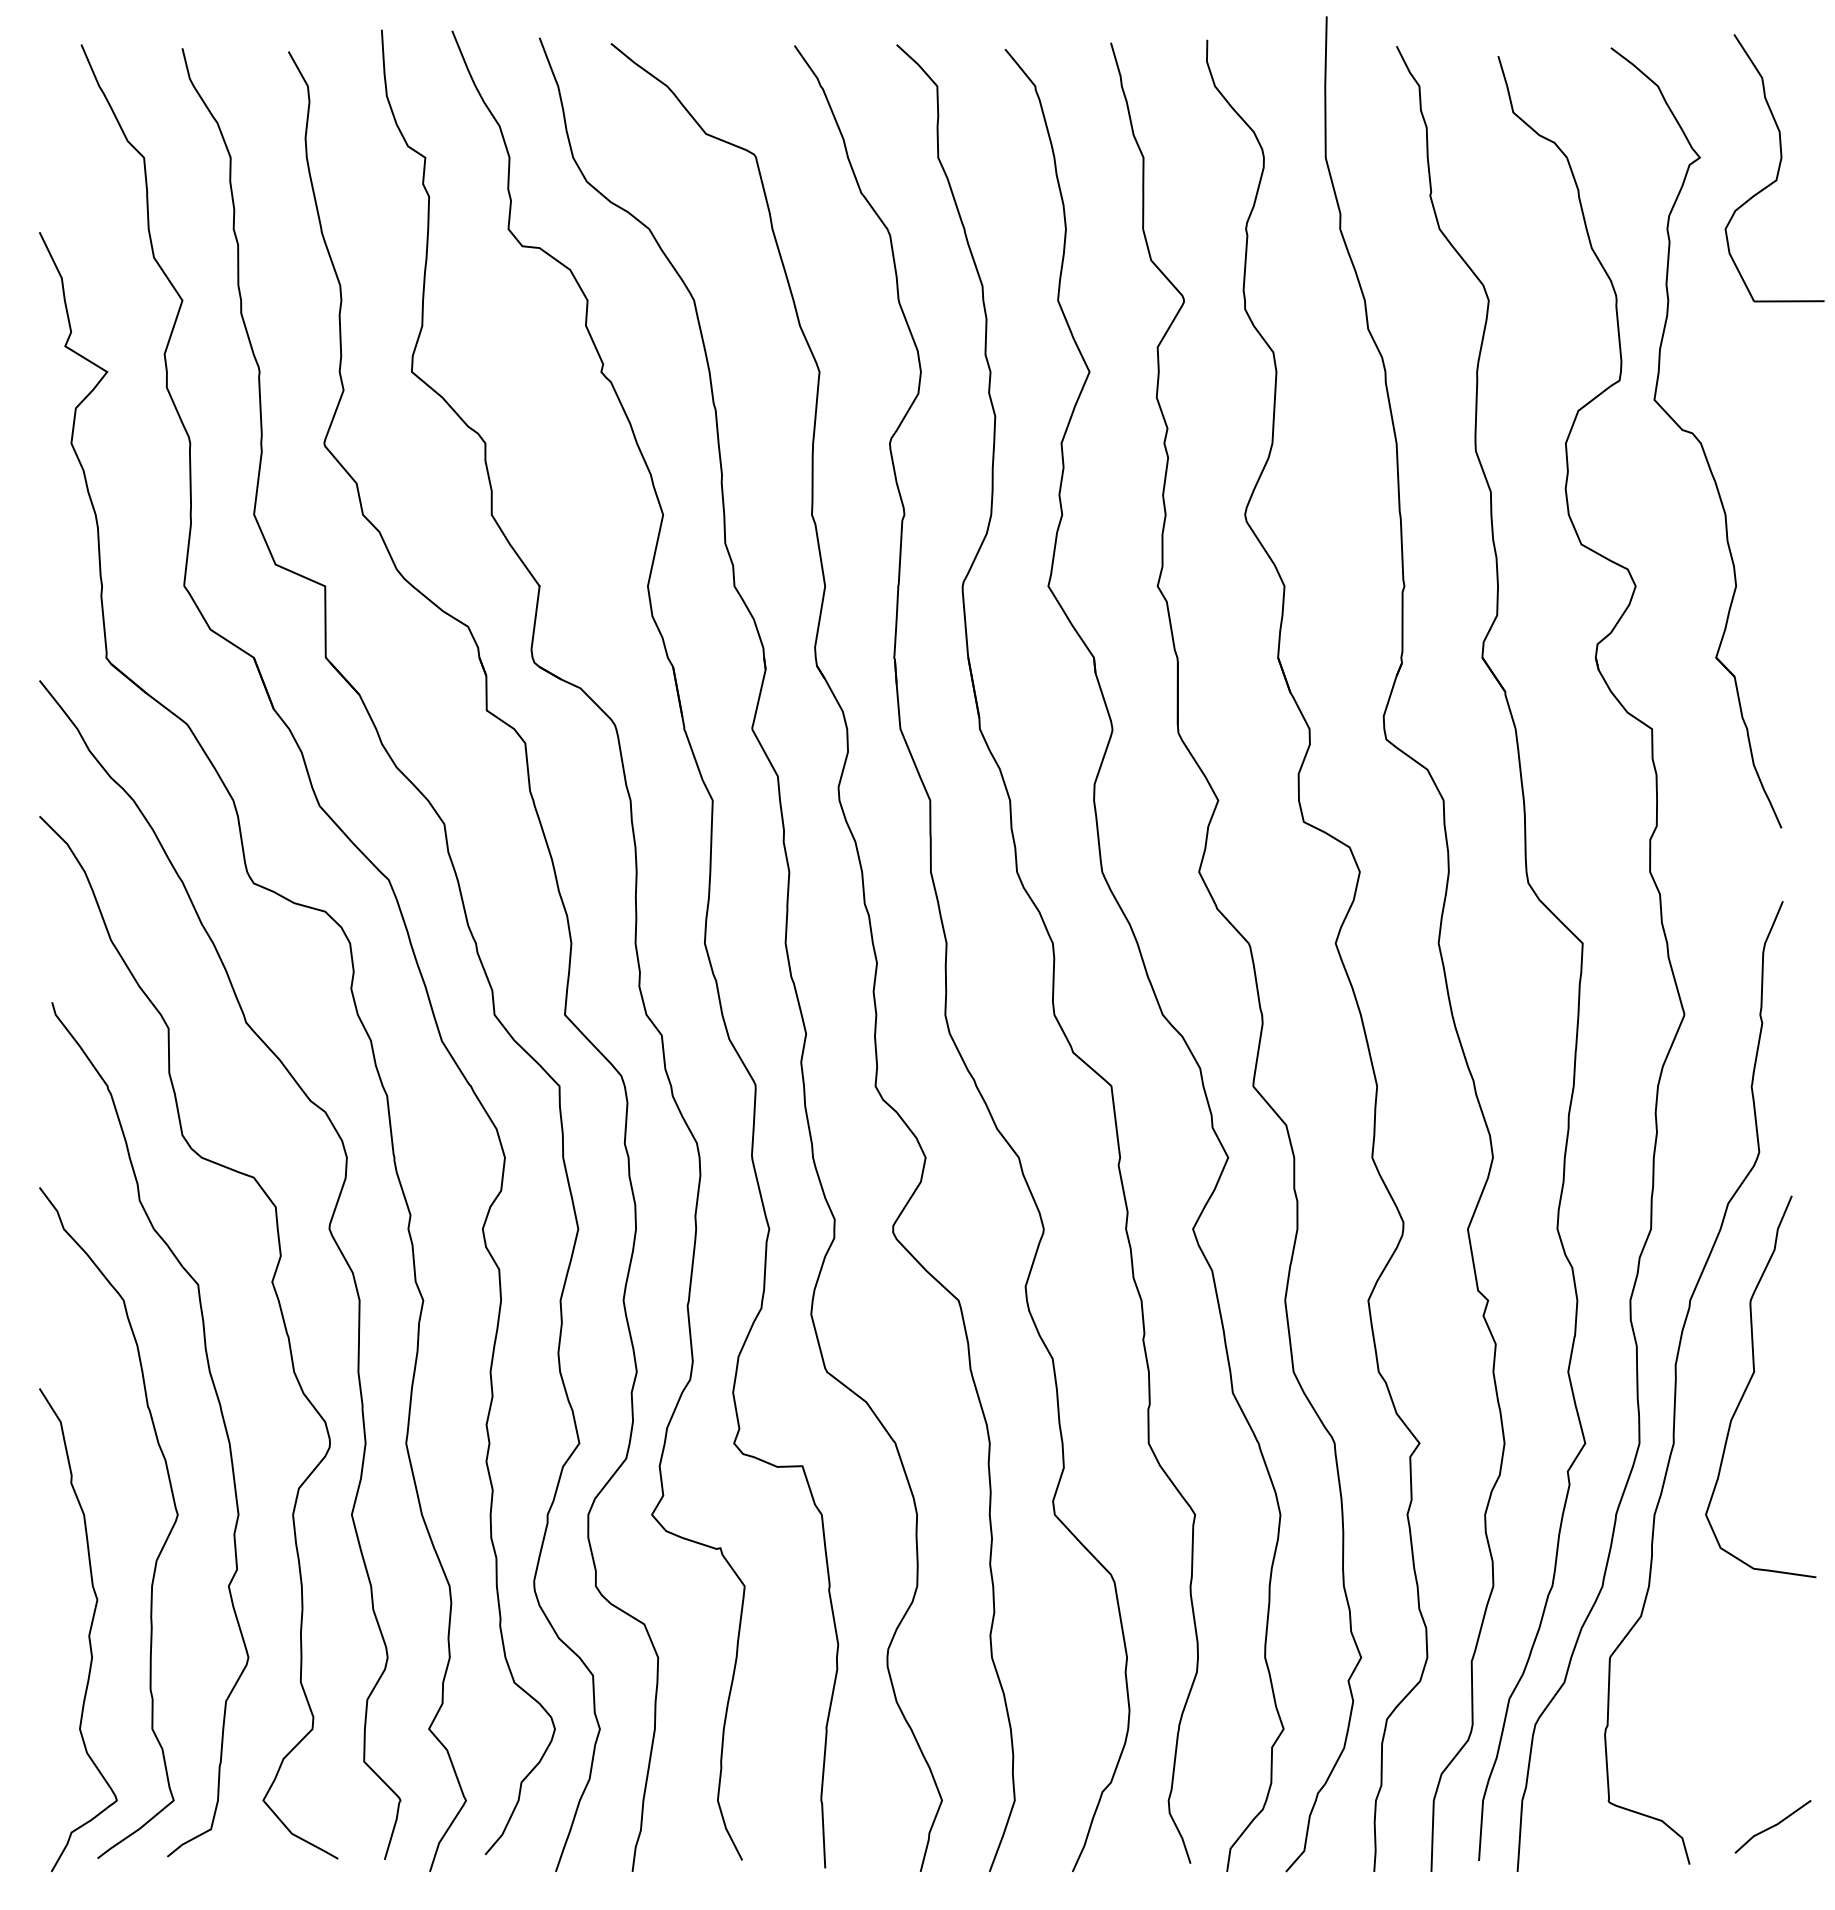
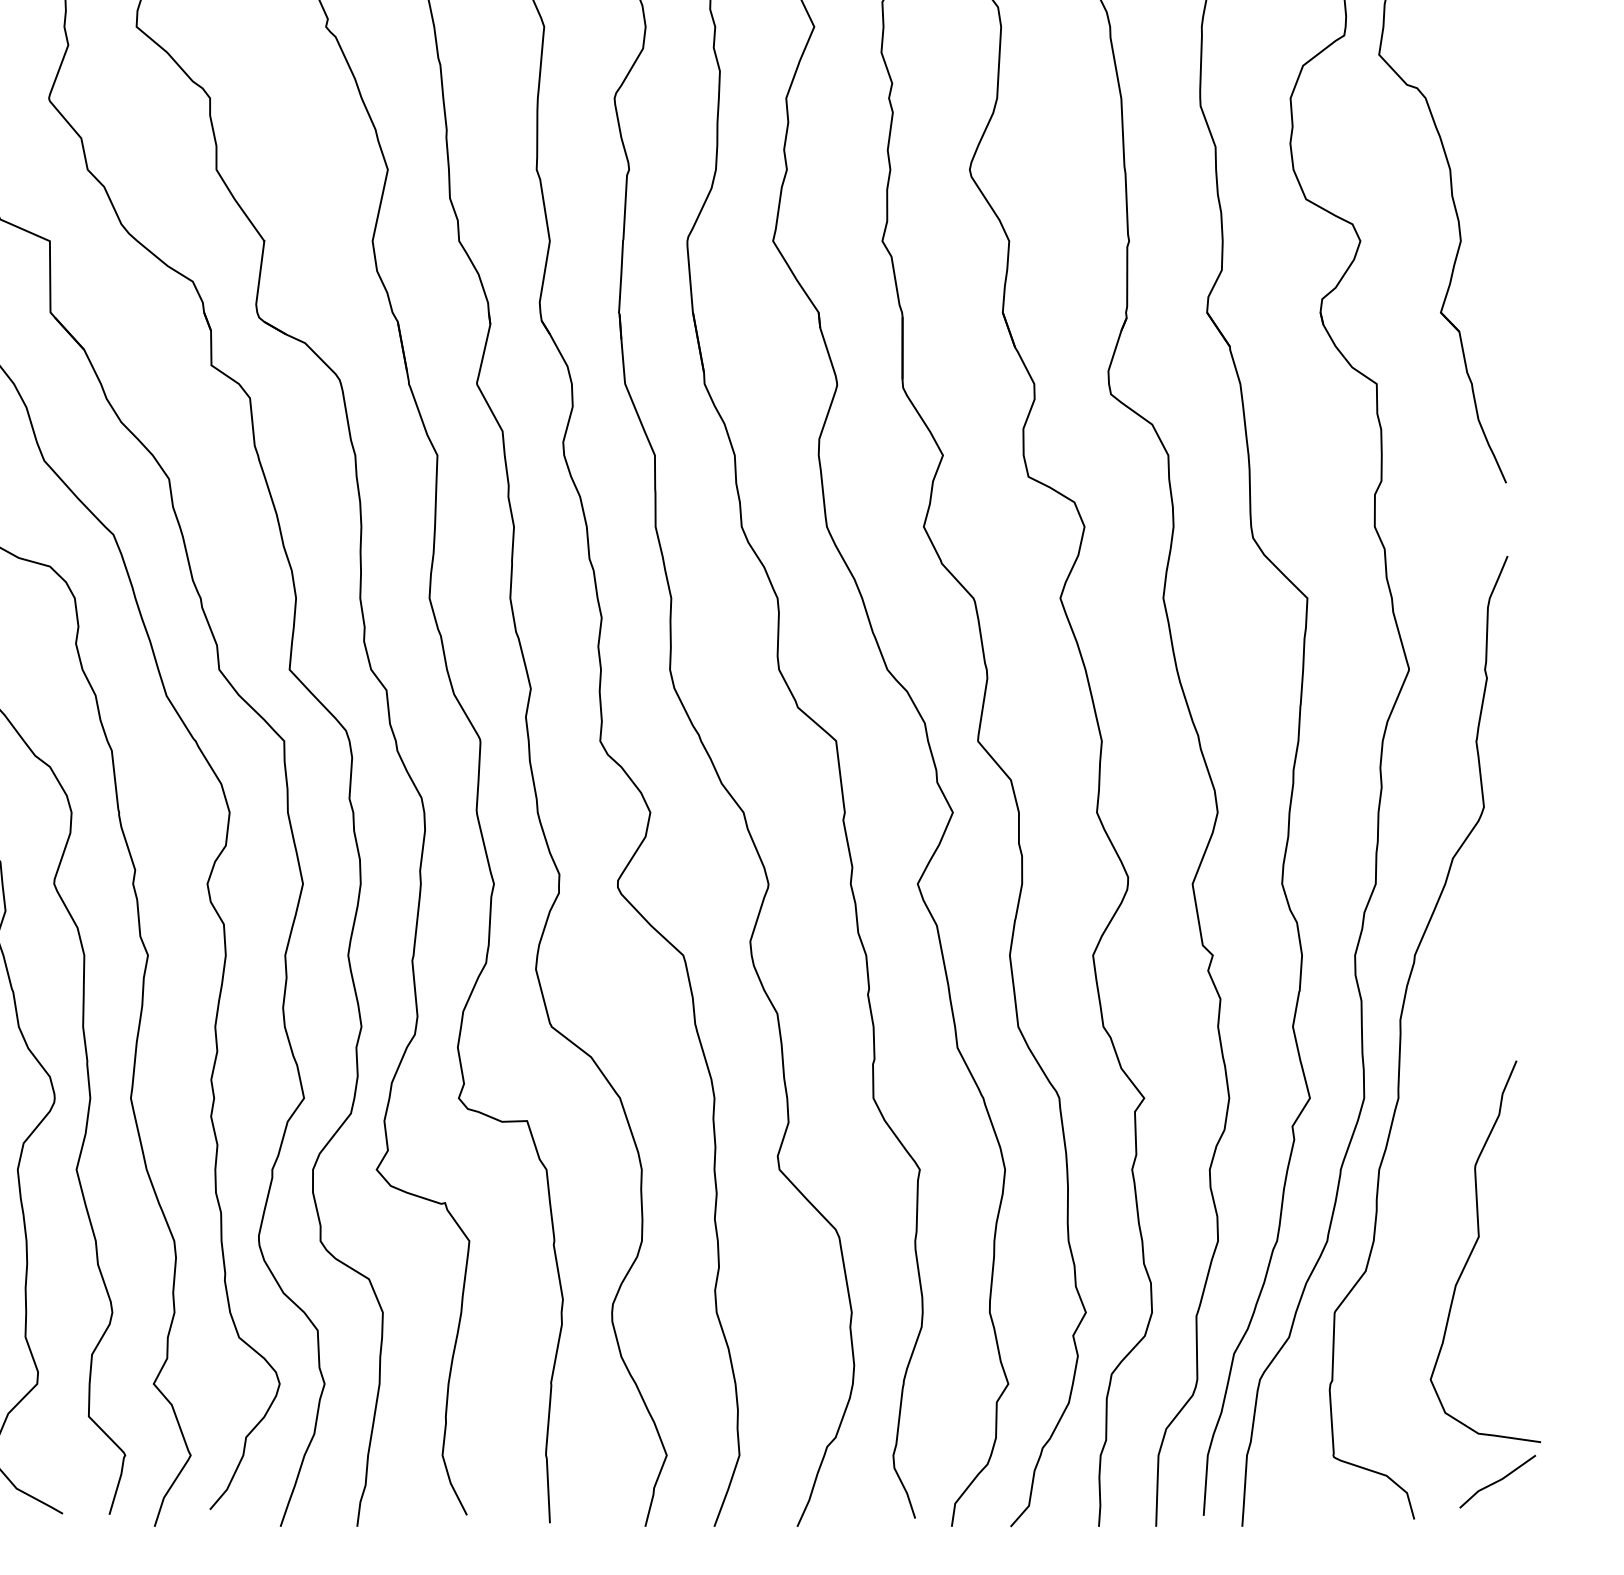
curve: (1750, 1382) -> (1475, 1247), moved

